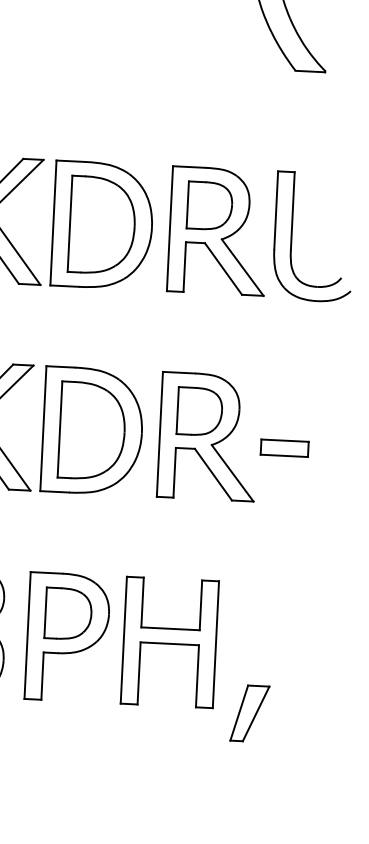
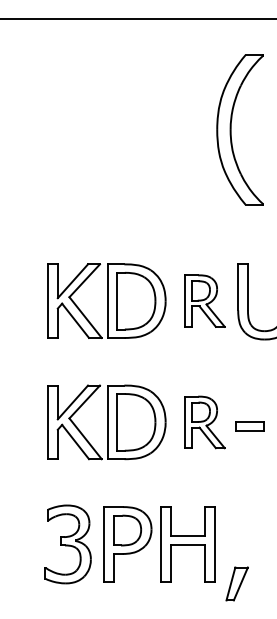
part: (217, 229) -> (204, 300), size x0.7
part: (207, 436) -> (204, 422), size x0.7

